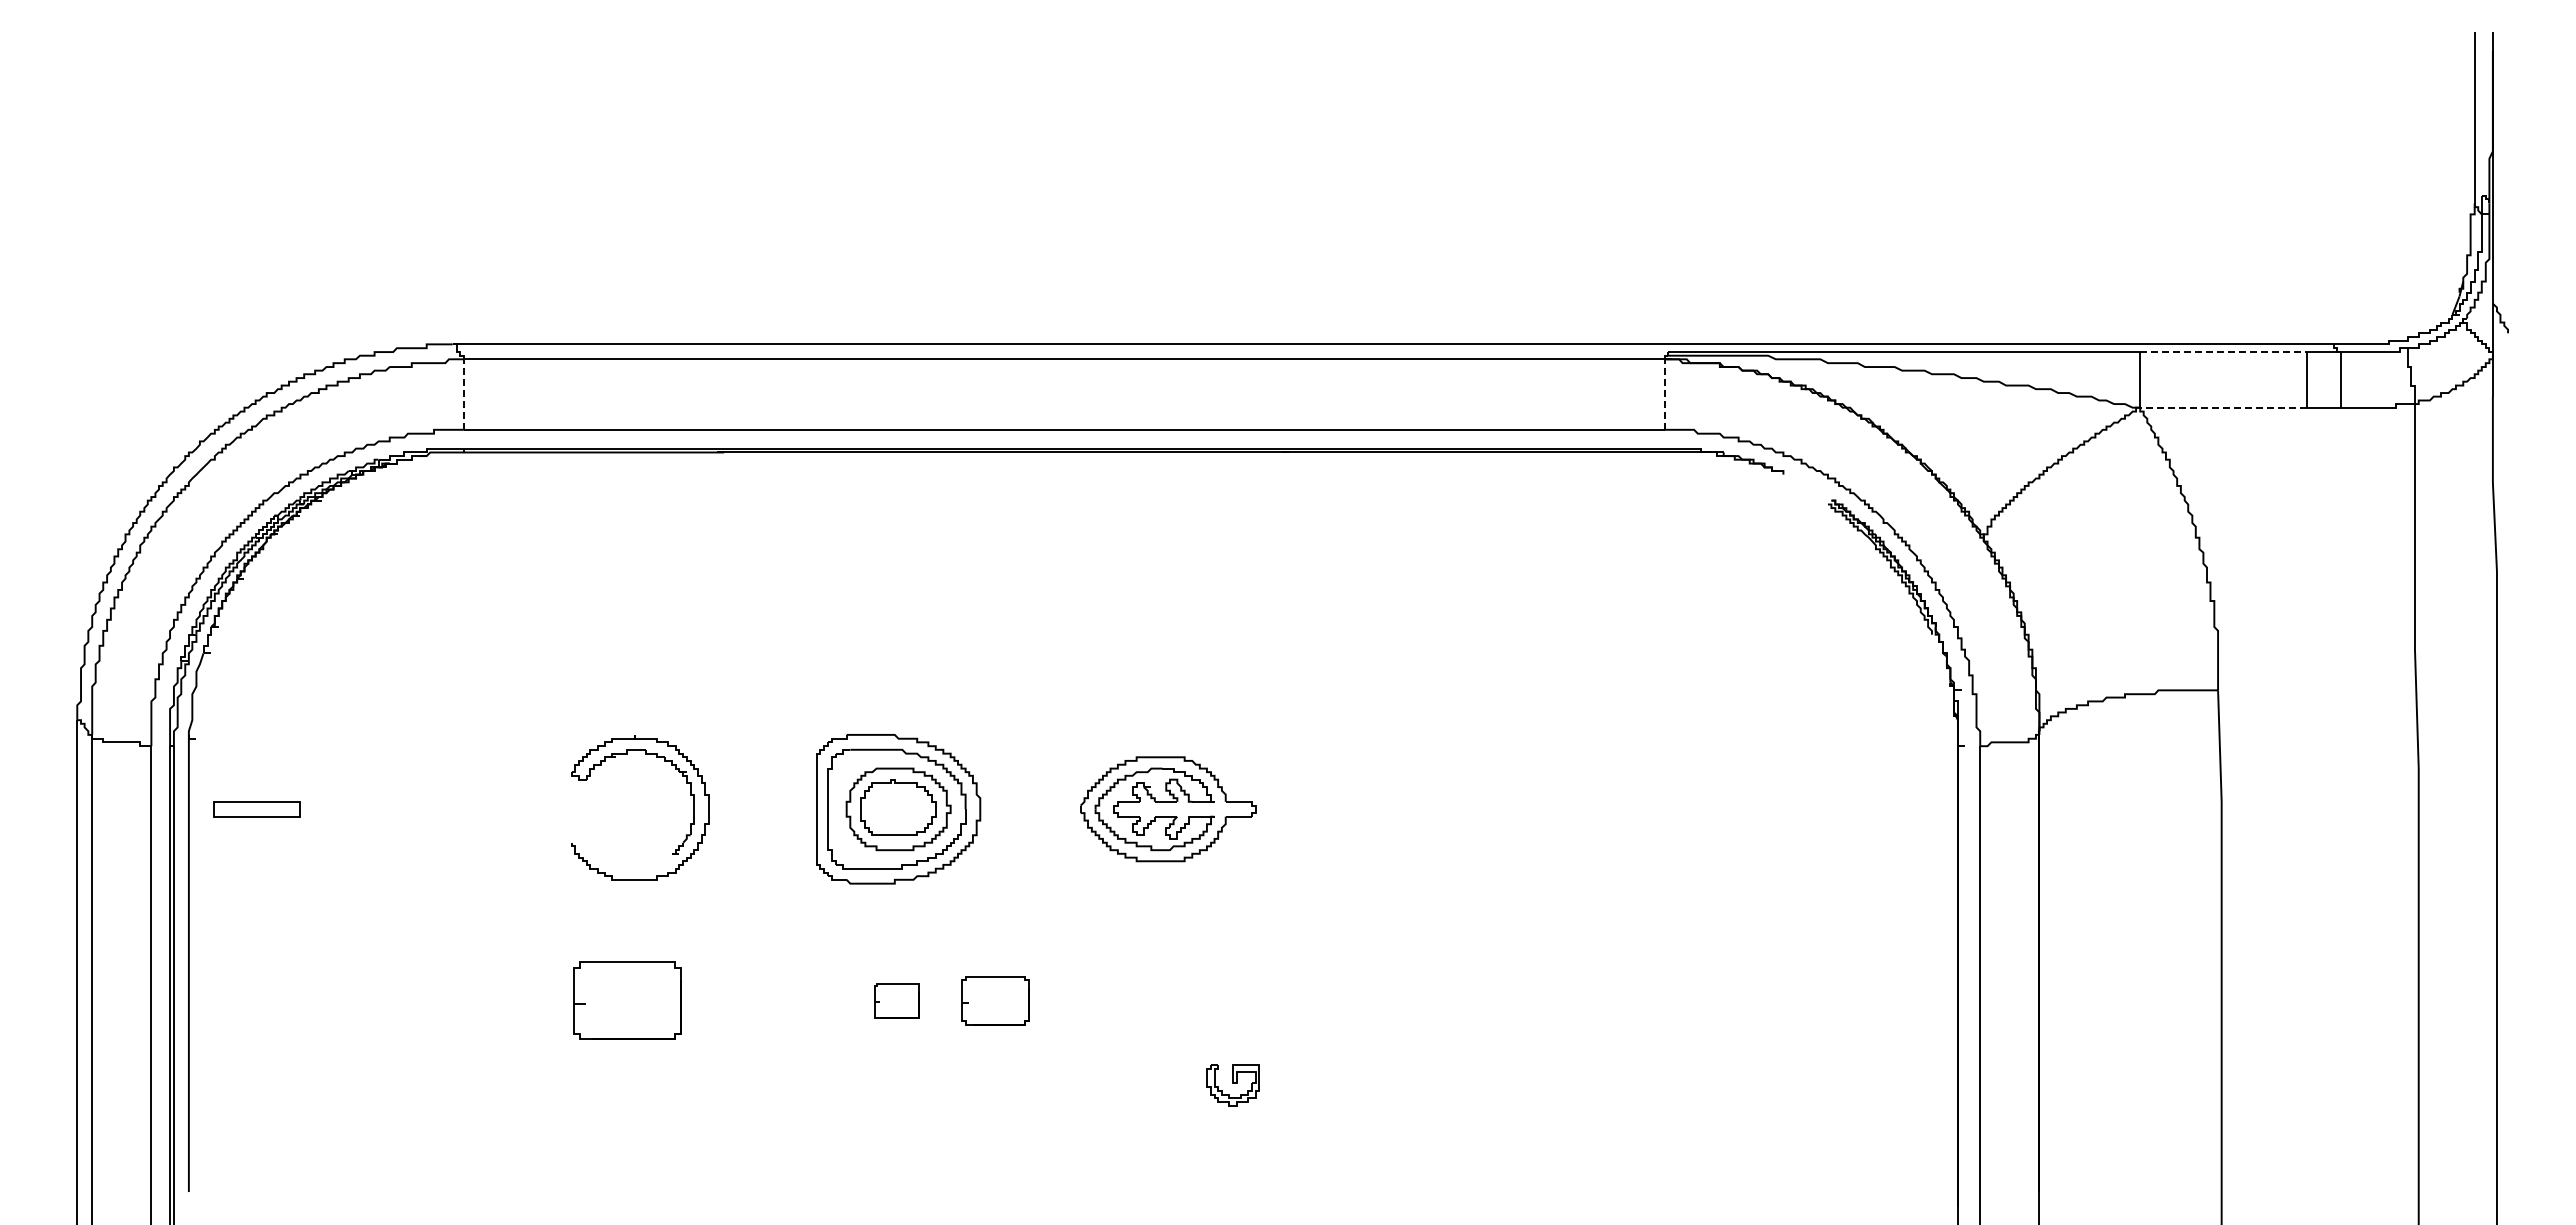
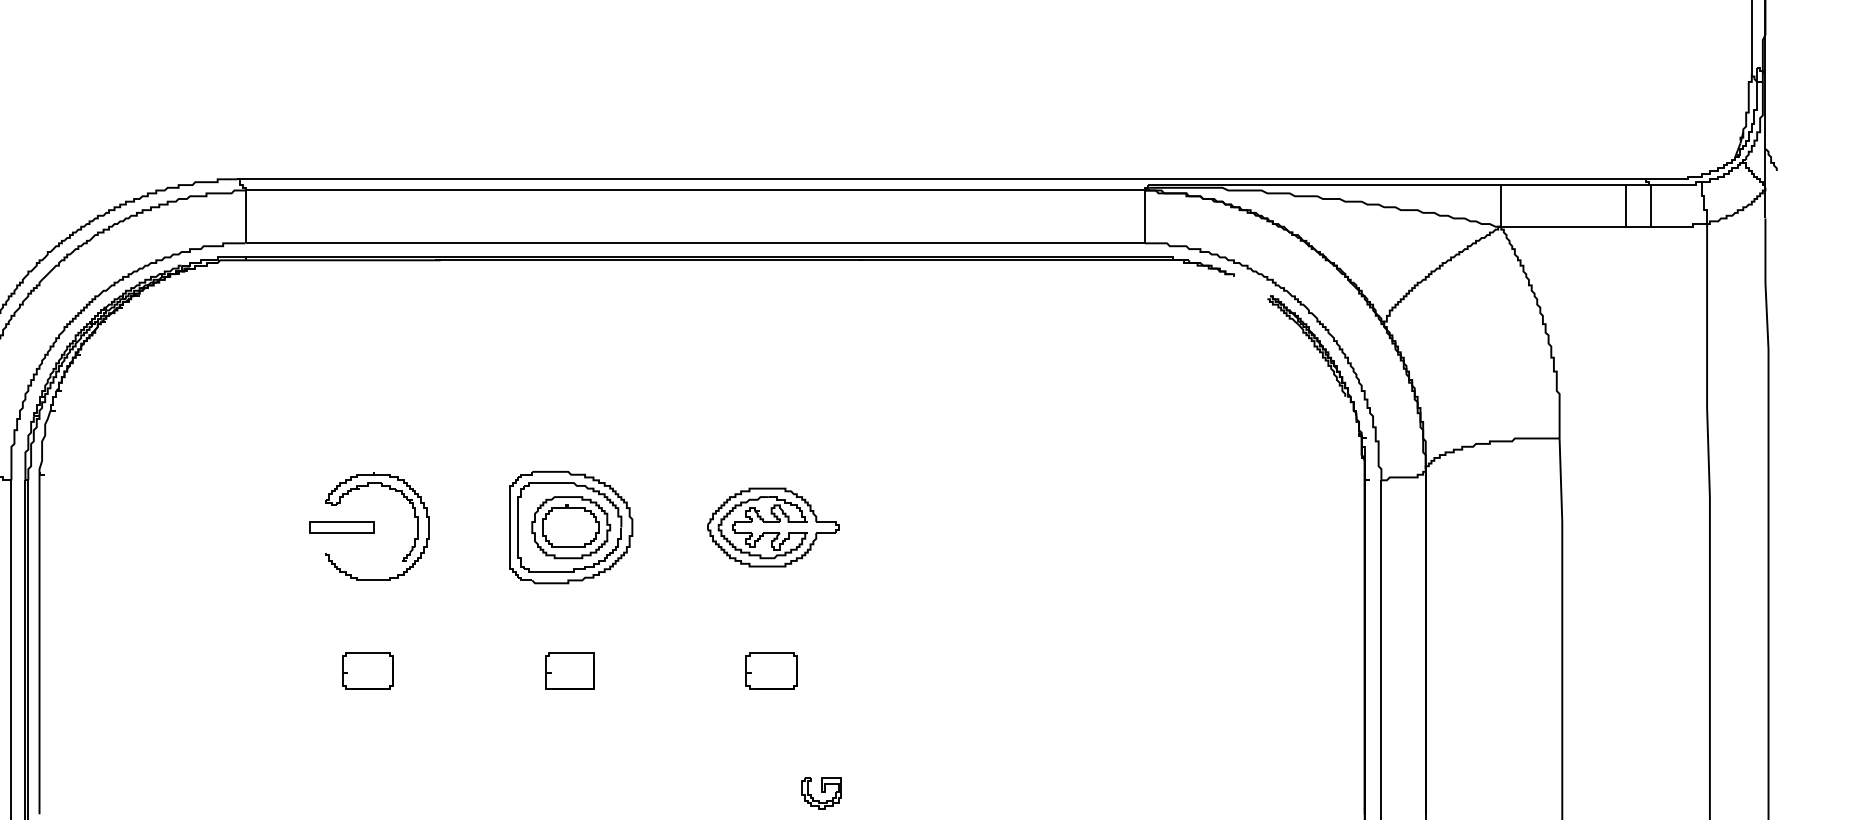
line: (2224, 352) -> (1564, 185), dashed -> solid
line: (463, 394) -> (245, 216), dashed -> solid
line: (1664, 394) -> (1144, 216), dashed -> solid
line: (2223, 407) -> (1563, 226), dashed -> solid
part: (256, 809) -> (341, 527), moved
part: (627, 1000) -> (368, 670), size x0.62
part: (896, 1000) -> (569, 670), size x1.43
part: (995, 1000) -> (771, 670), moved
part: (1232, 1085) -> (821, 793), moved

